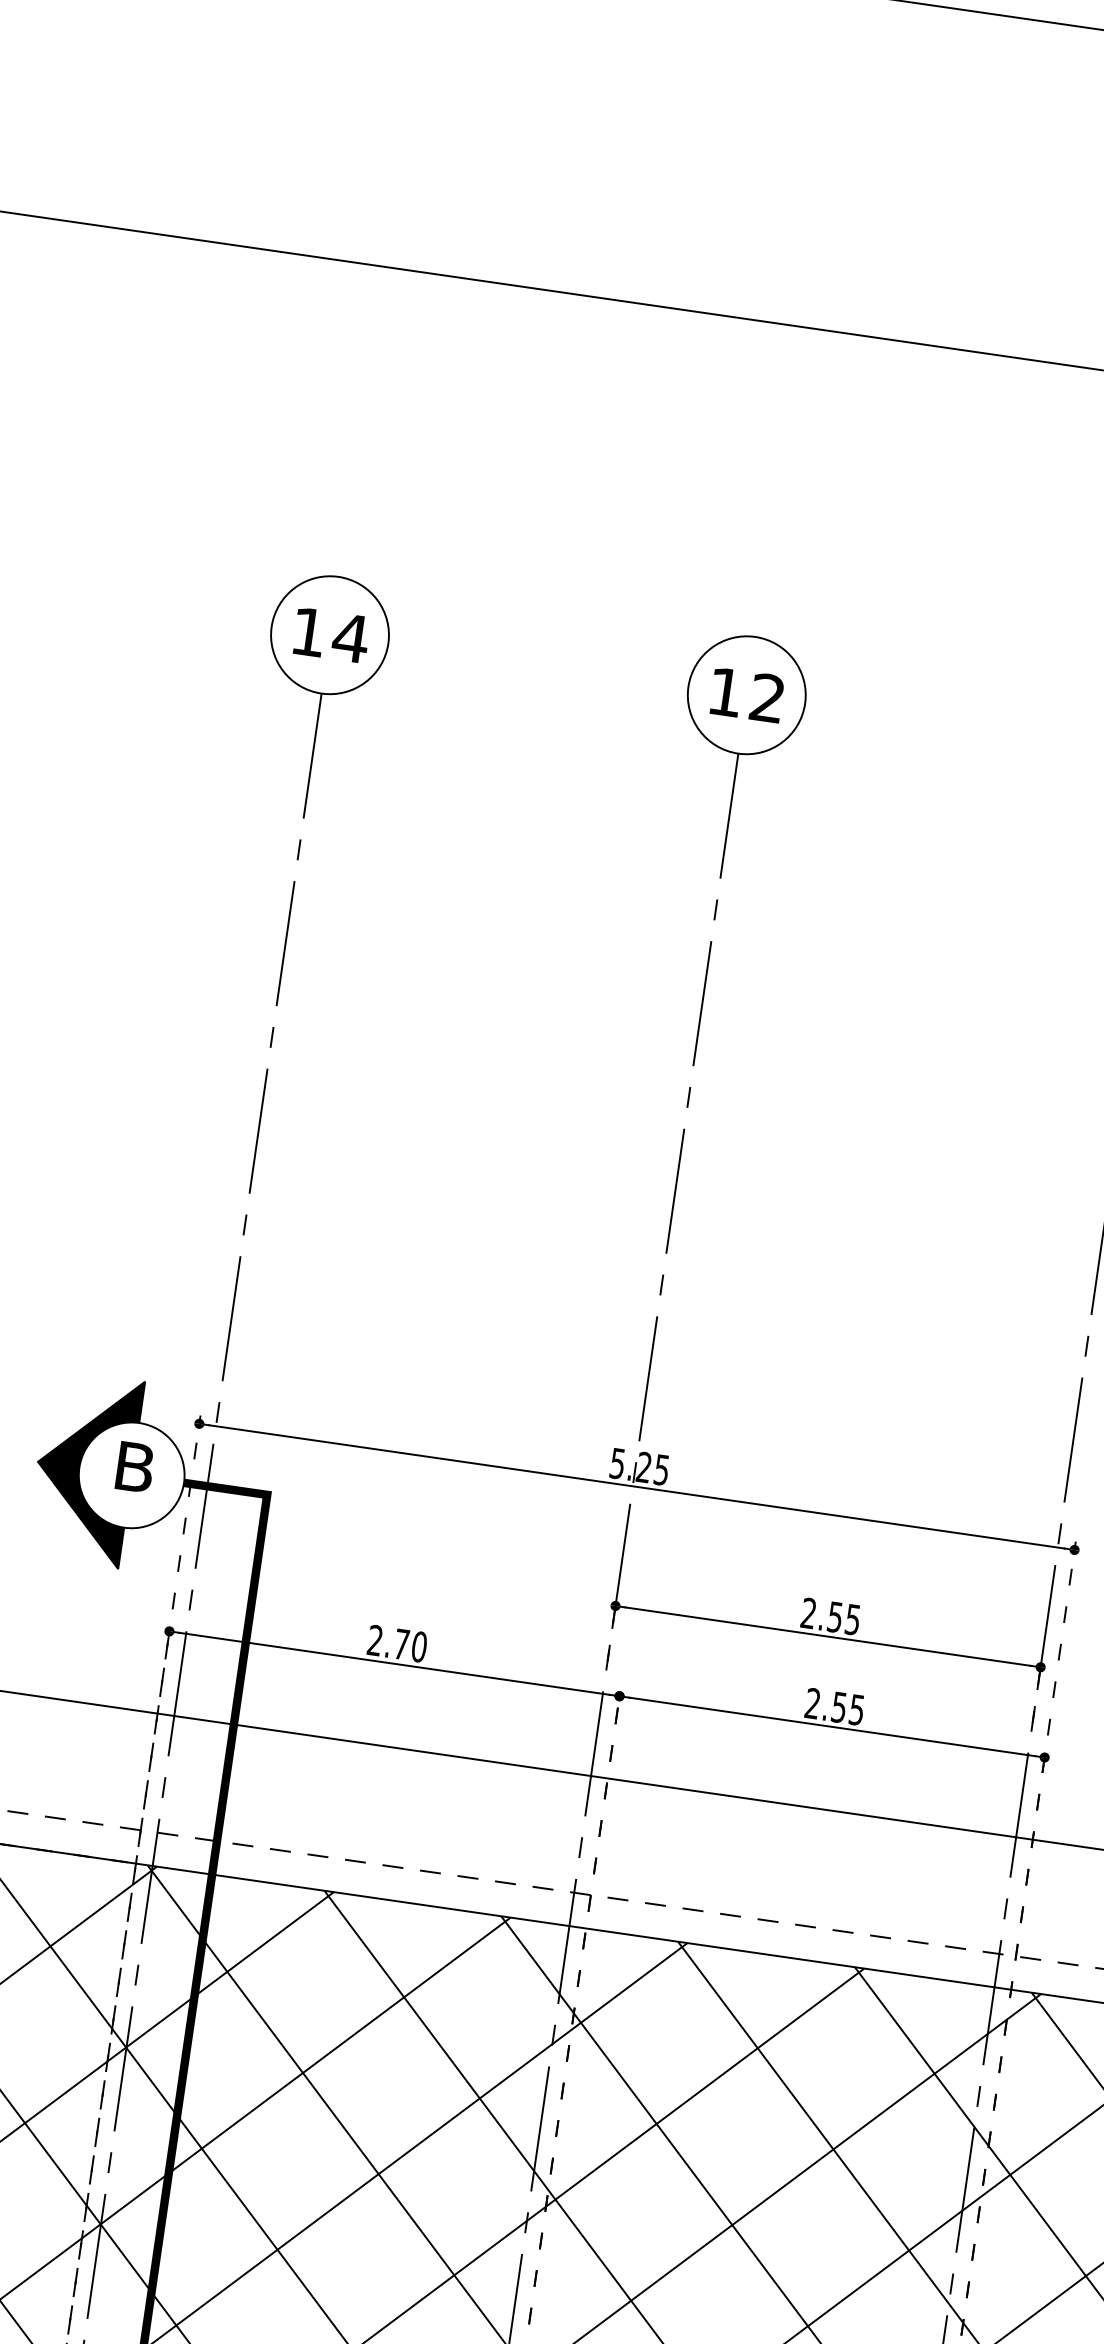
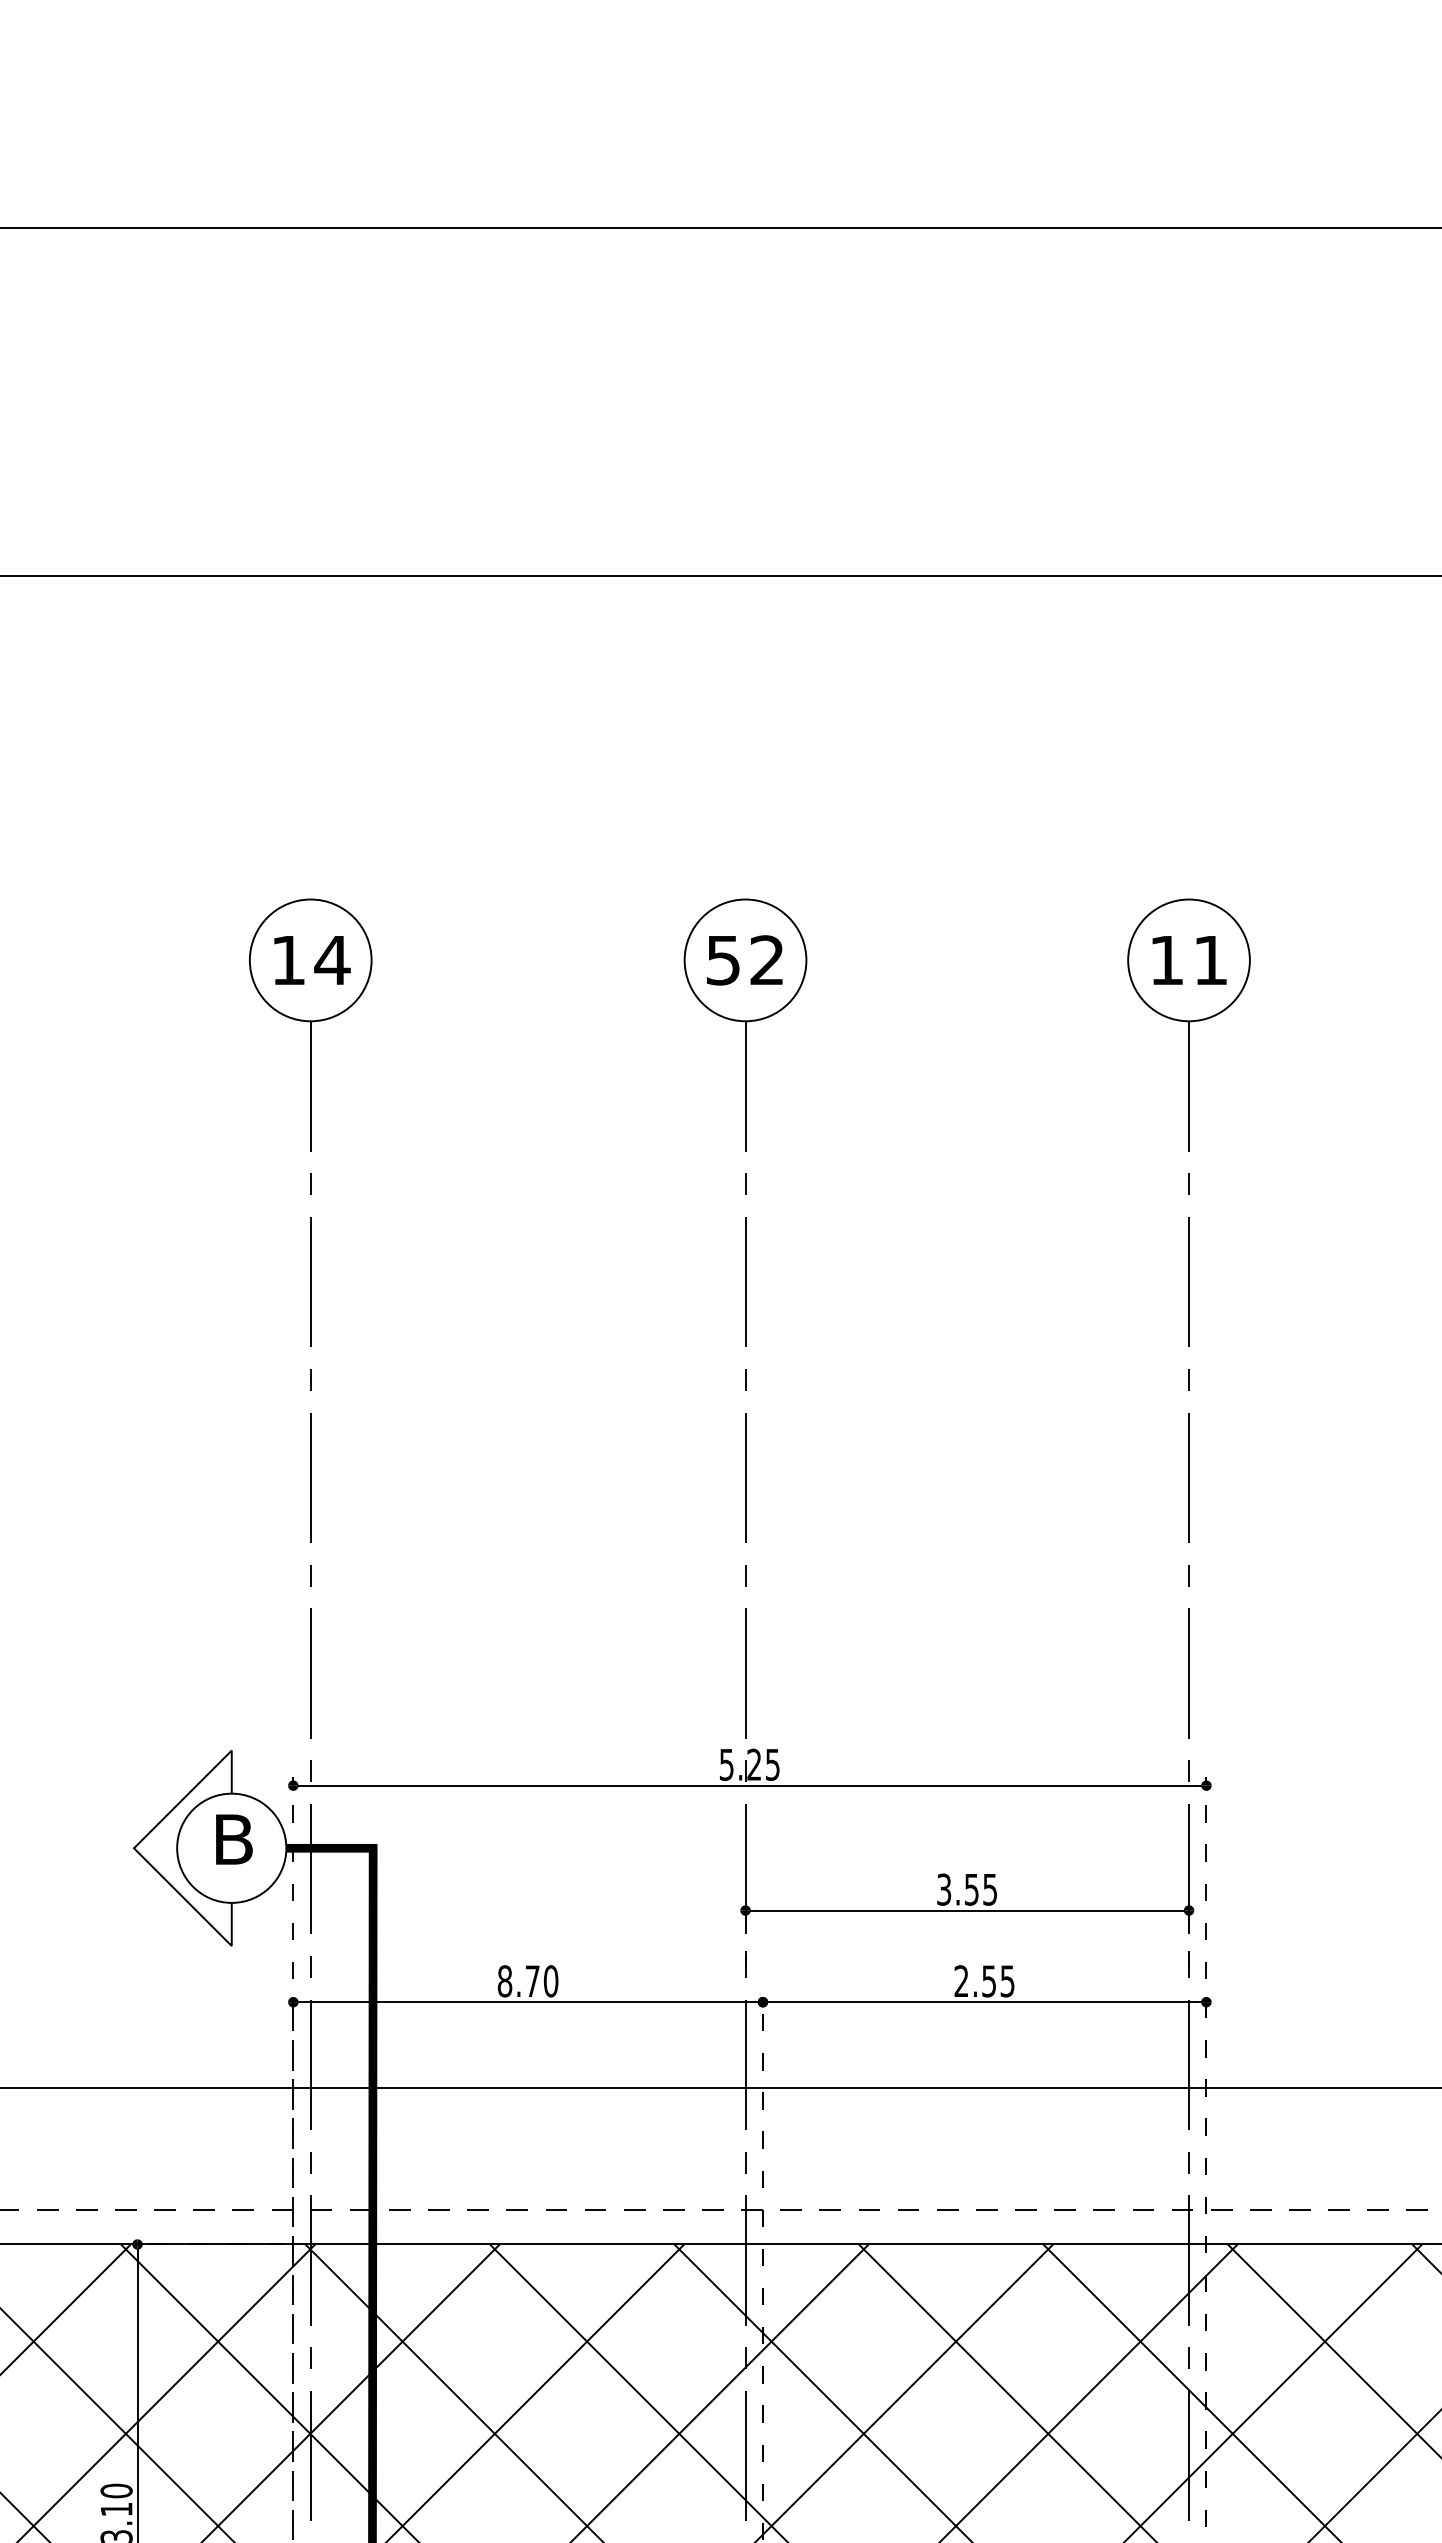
text: (725, 692) -> (723, 960), 12 -> 52
fill: (84, 1468) -> (182, 1848), removed
text: (809, 1613) -> (944, 1889), 2.55 -> 3.55
text: (374, 1640) -> (504, 1981), 2.70 -> 8.70

